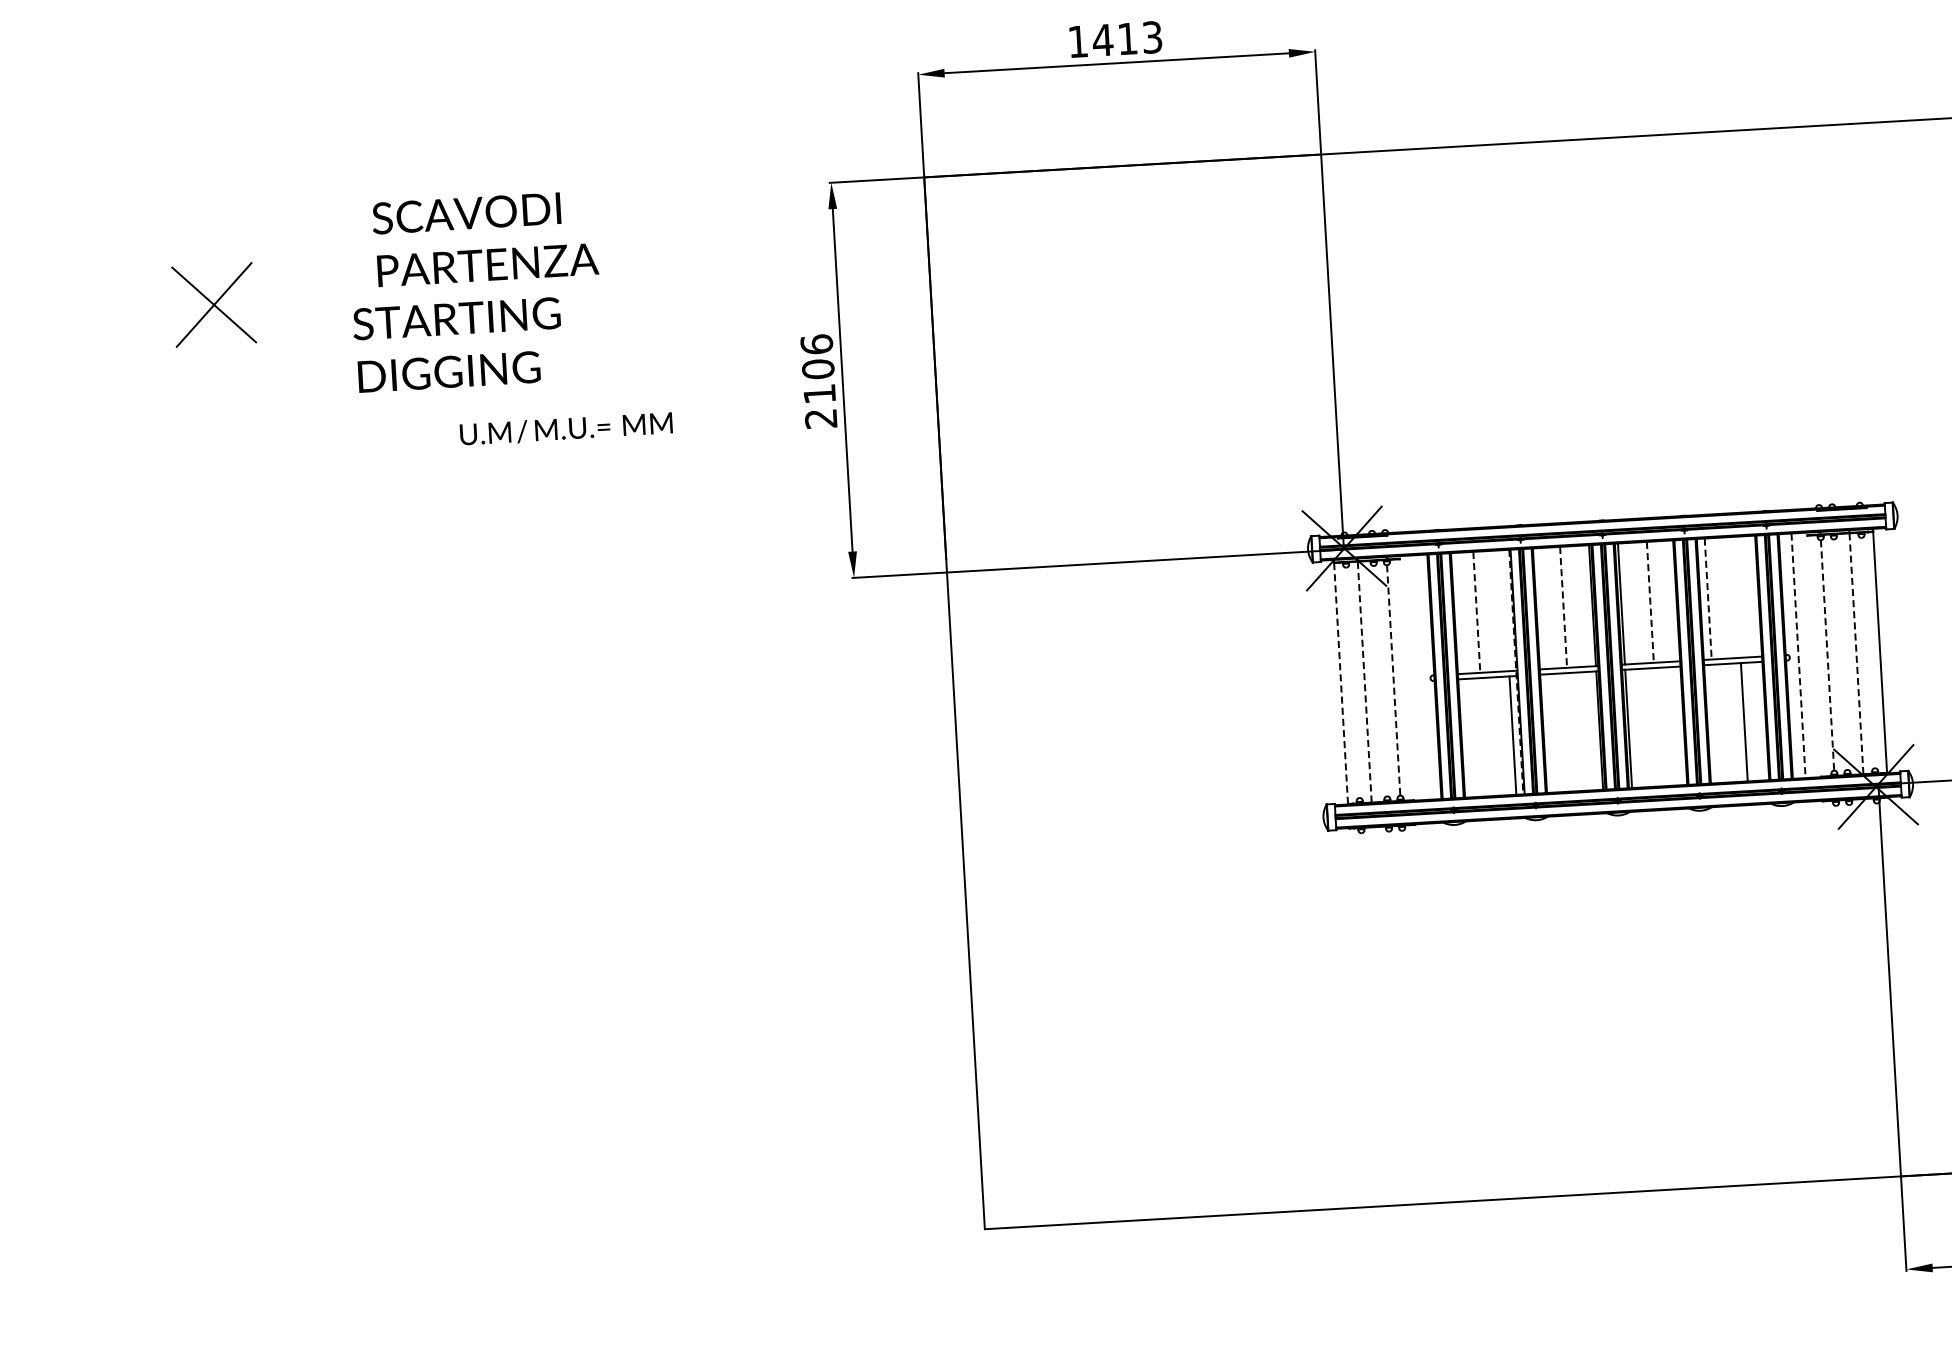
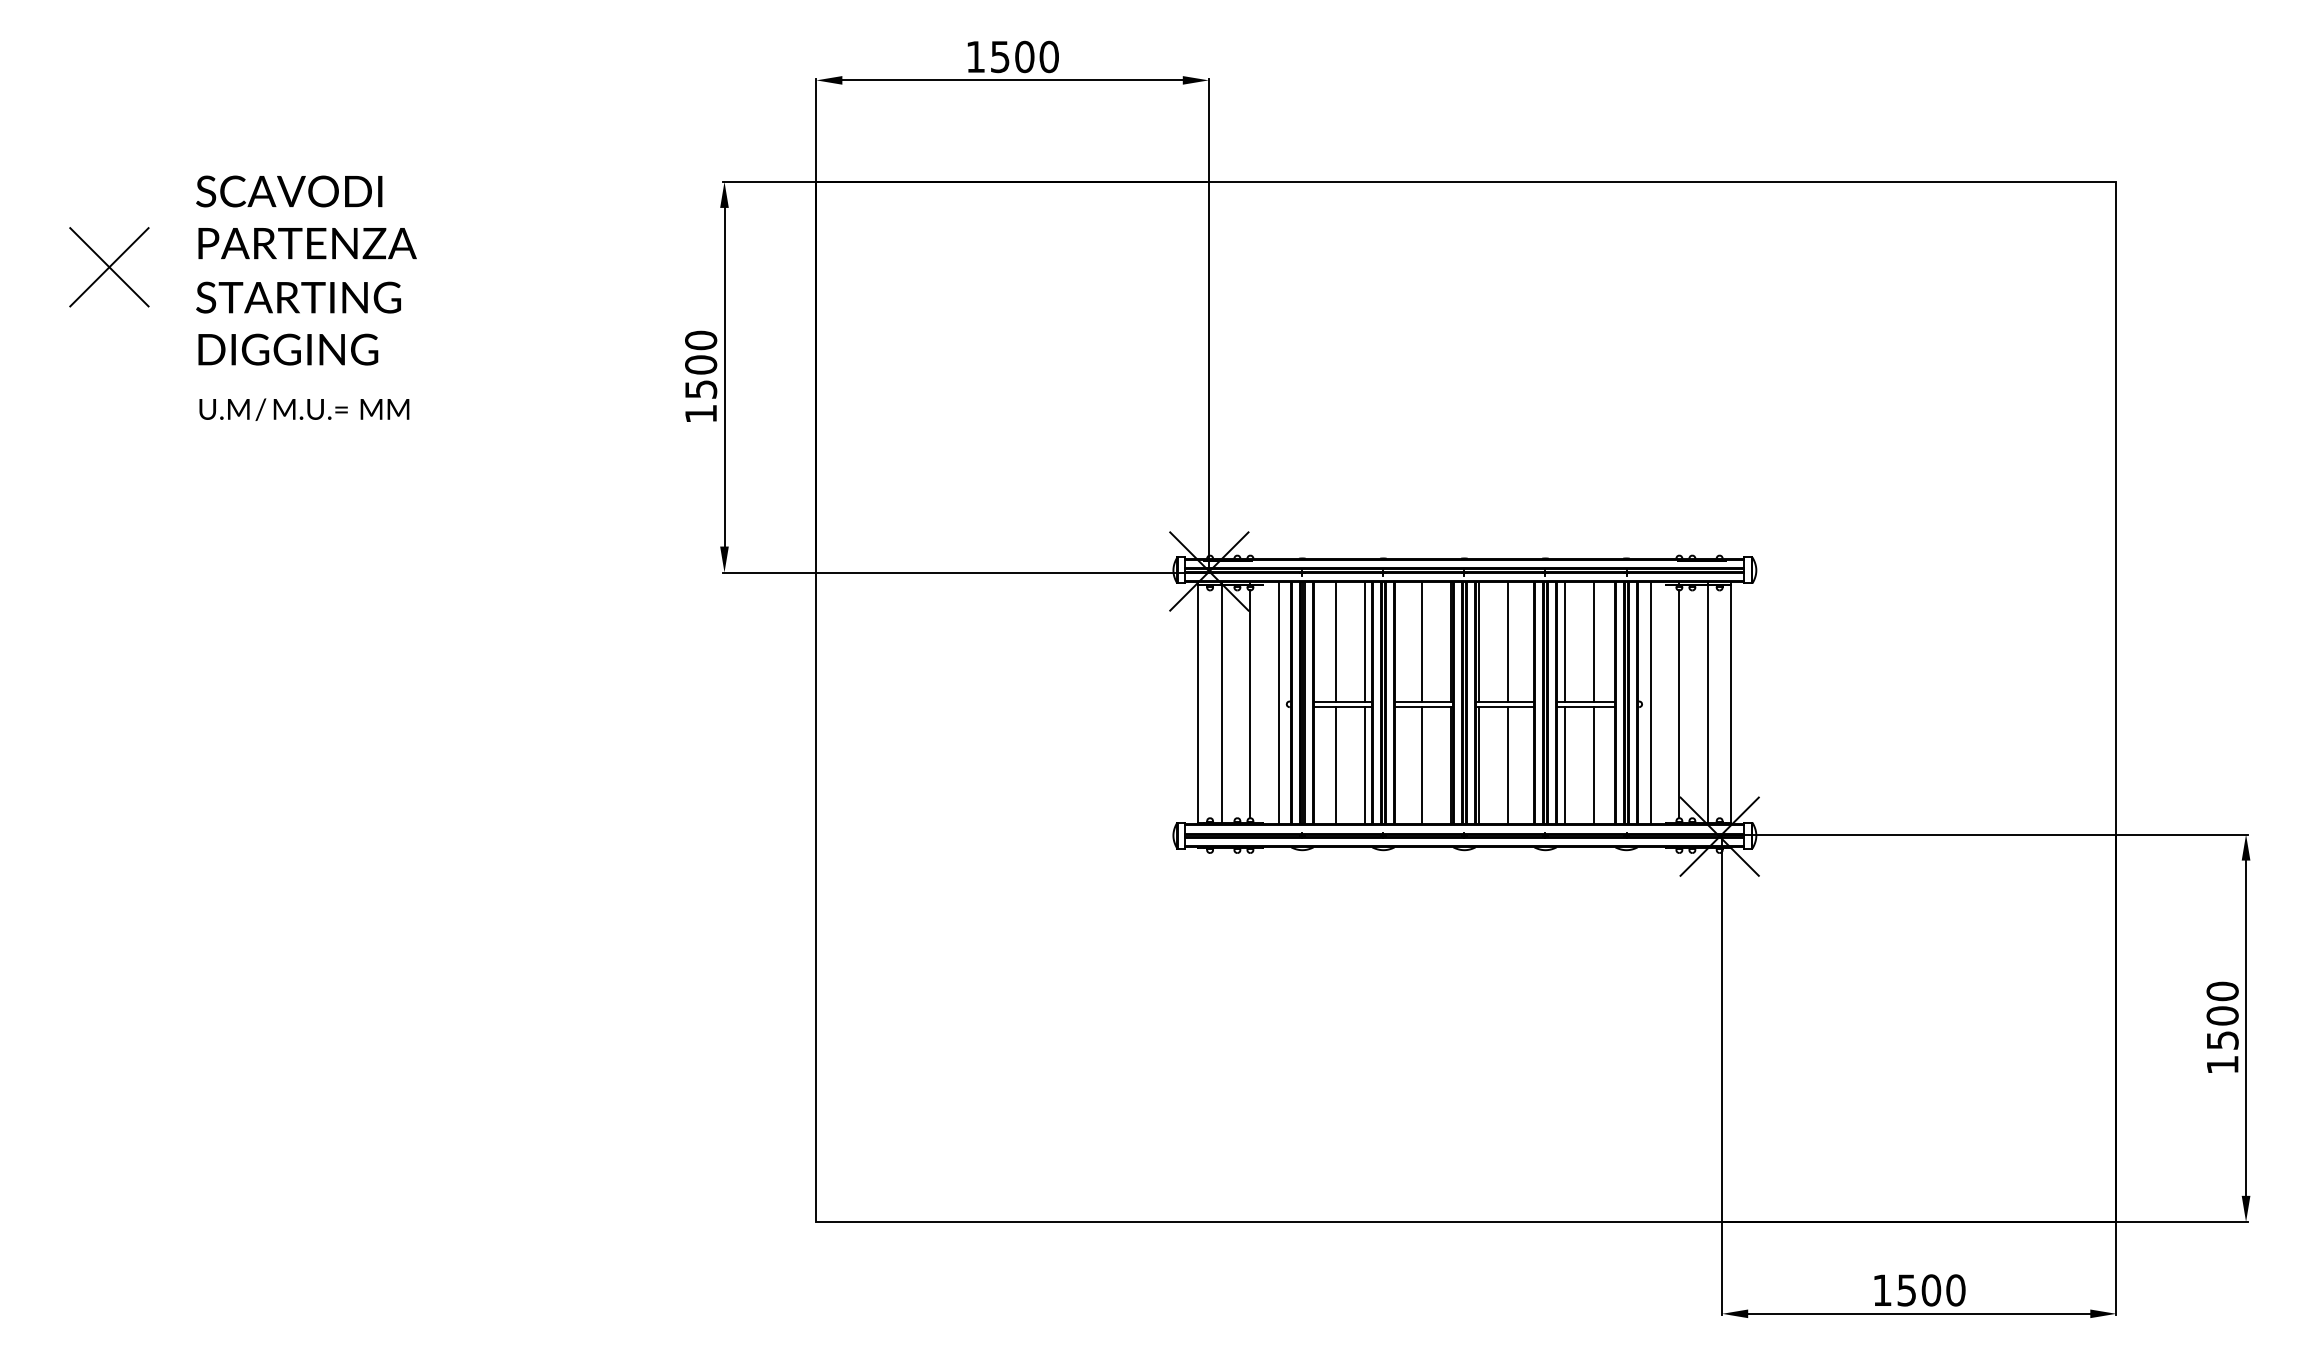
text: (1127, 38) -> (1024, 56), 1413 -> 1500
text: (485, 238) -> (306, 217), moved
text: (458, 344) -> (298, 323), moved
text: (819, 380) -> (701, 376), 2106 -> 1500
text: (566, 428) -> (304, 409), moved
line: (1737, 596) -> (1593, 641), added
line: (1707, 598) -> (1564, 641), dashed -> solid
line: (1650, 601) -> (1507, 641), dashed -> solid
line: (1563, 606) -> (1421, 641), dashed -> solid
line: (1505, 610) -> (1364, 641), added
line: (1477, 611) -> (1336, 641), dashed -> solid
line: (1856, 653) -> (1707, 704), dashed -> solid
line: (1827, 655) -> (1679, 704), dashed -> solid
line: (1798, 656) -> (1650, 703), dashed -> solid
line: (1516, 672) -> (1371, 703), dashed -> solid
line: (1422, 676) -> (1279, 702), added
line: (1393, 680) -> (1250, 704), dashed -> solid
line: (1364, 681) -> (1221, 703), dashed -> solid
line: (1341, 683) -> (1198, 704), dashed -> solid
line: (1714, 723) -> (1564, 764), added
line: (1657, 726) -> (1507, 764), added
line: (1570, 731) -> (1421, 764), added
line: (1484, 736) -> (1336, 764), added

